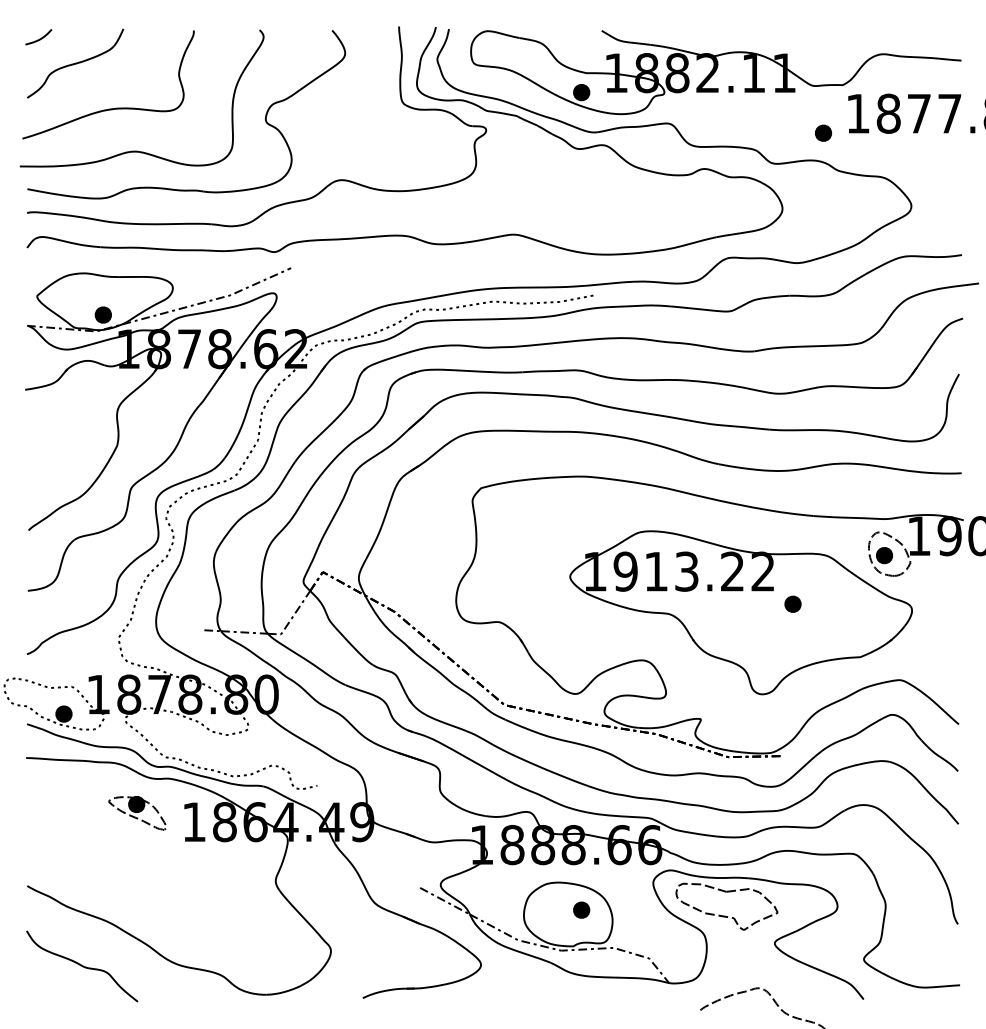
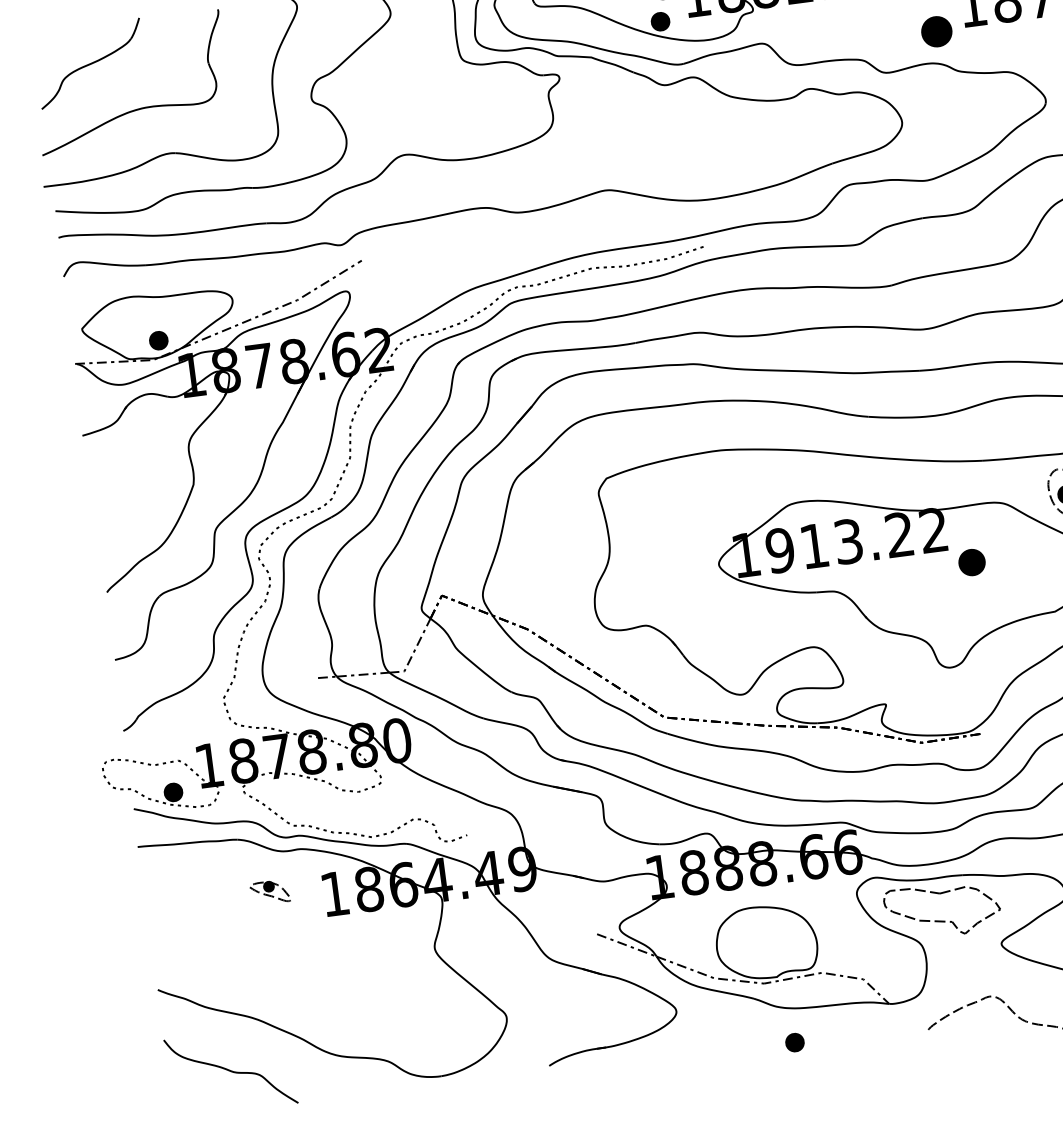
curve: (39, 38) -> (46, 41), removed
part: (823, 132) -> (936, 30), size x1.6
part: (792, 603) -> (971, 561), size x1.4
part: (137, 813) -> (270, 892), size x0.6
part: (581, 909) -> (794, 1041), moved

